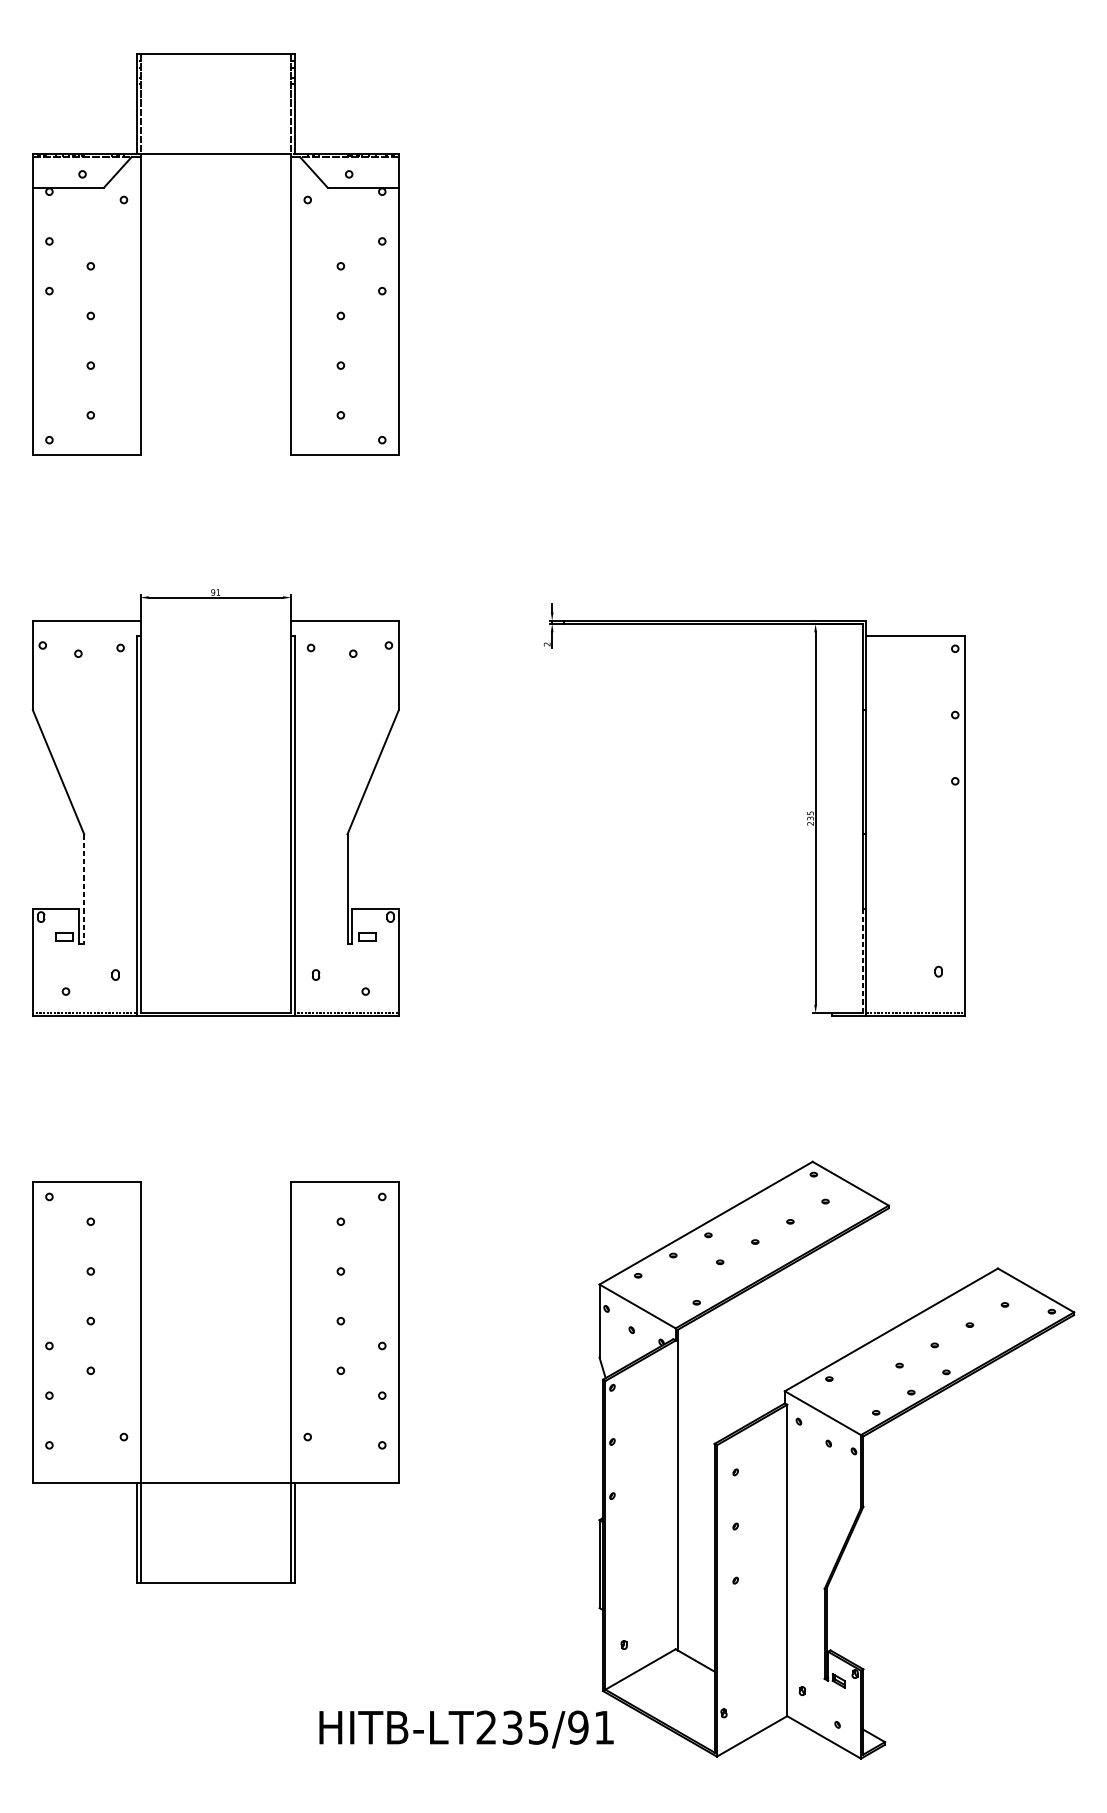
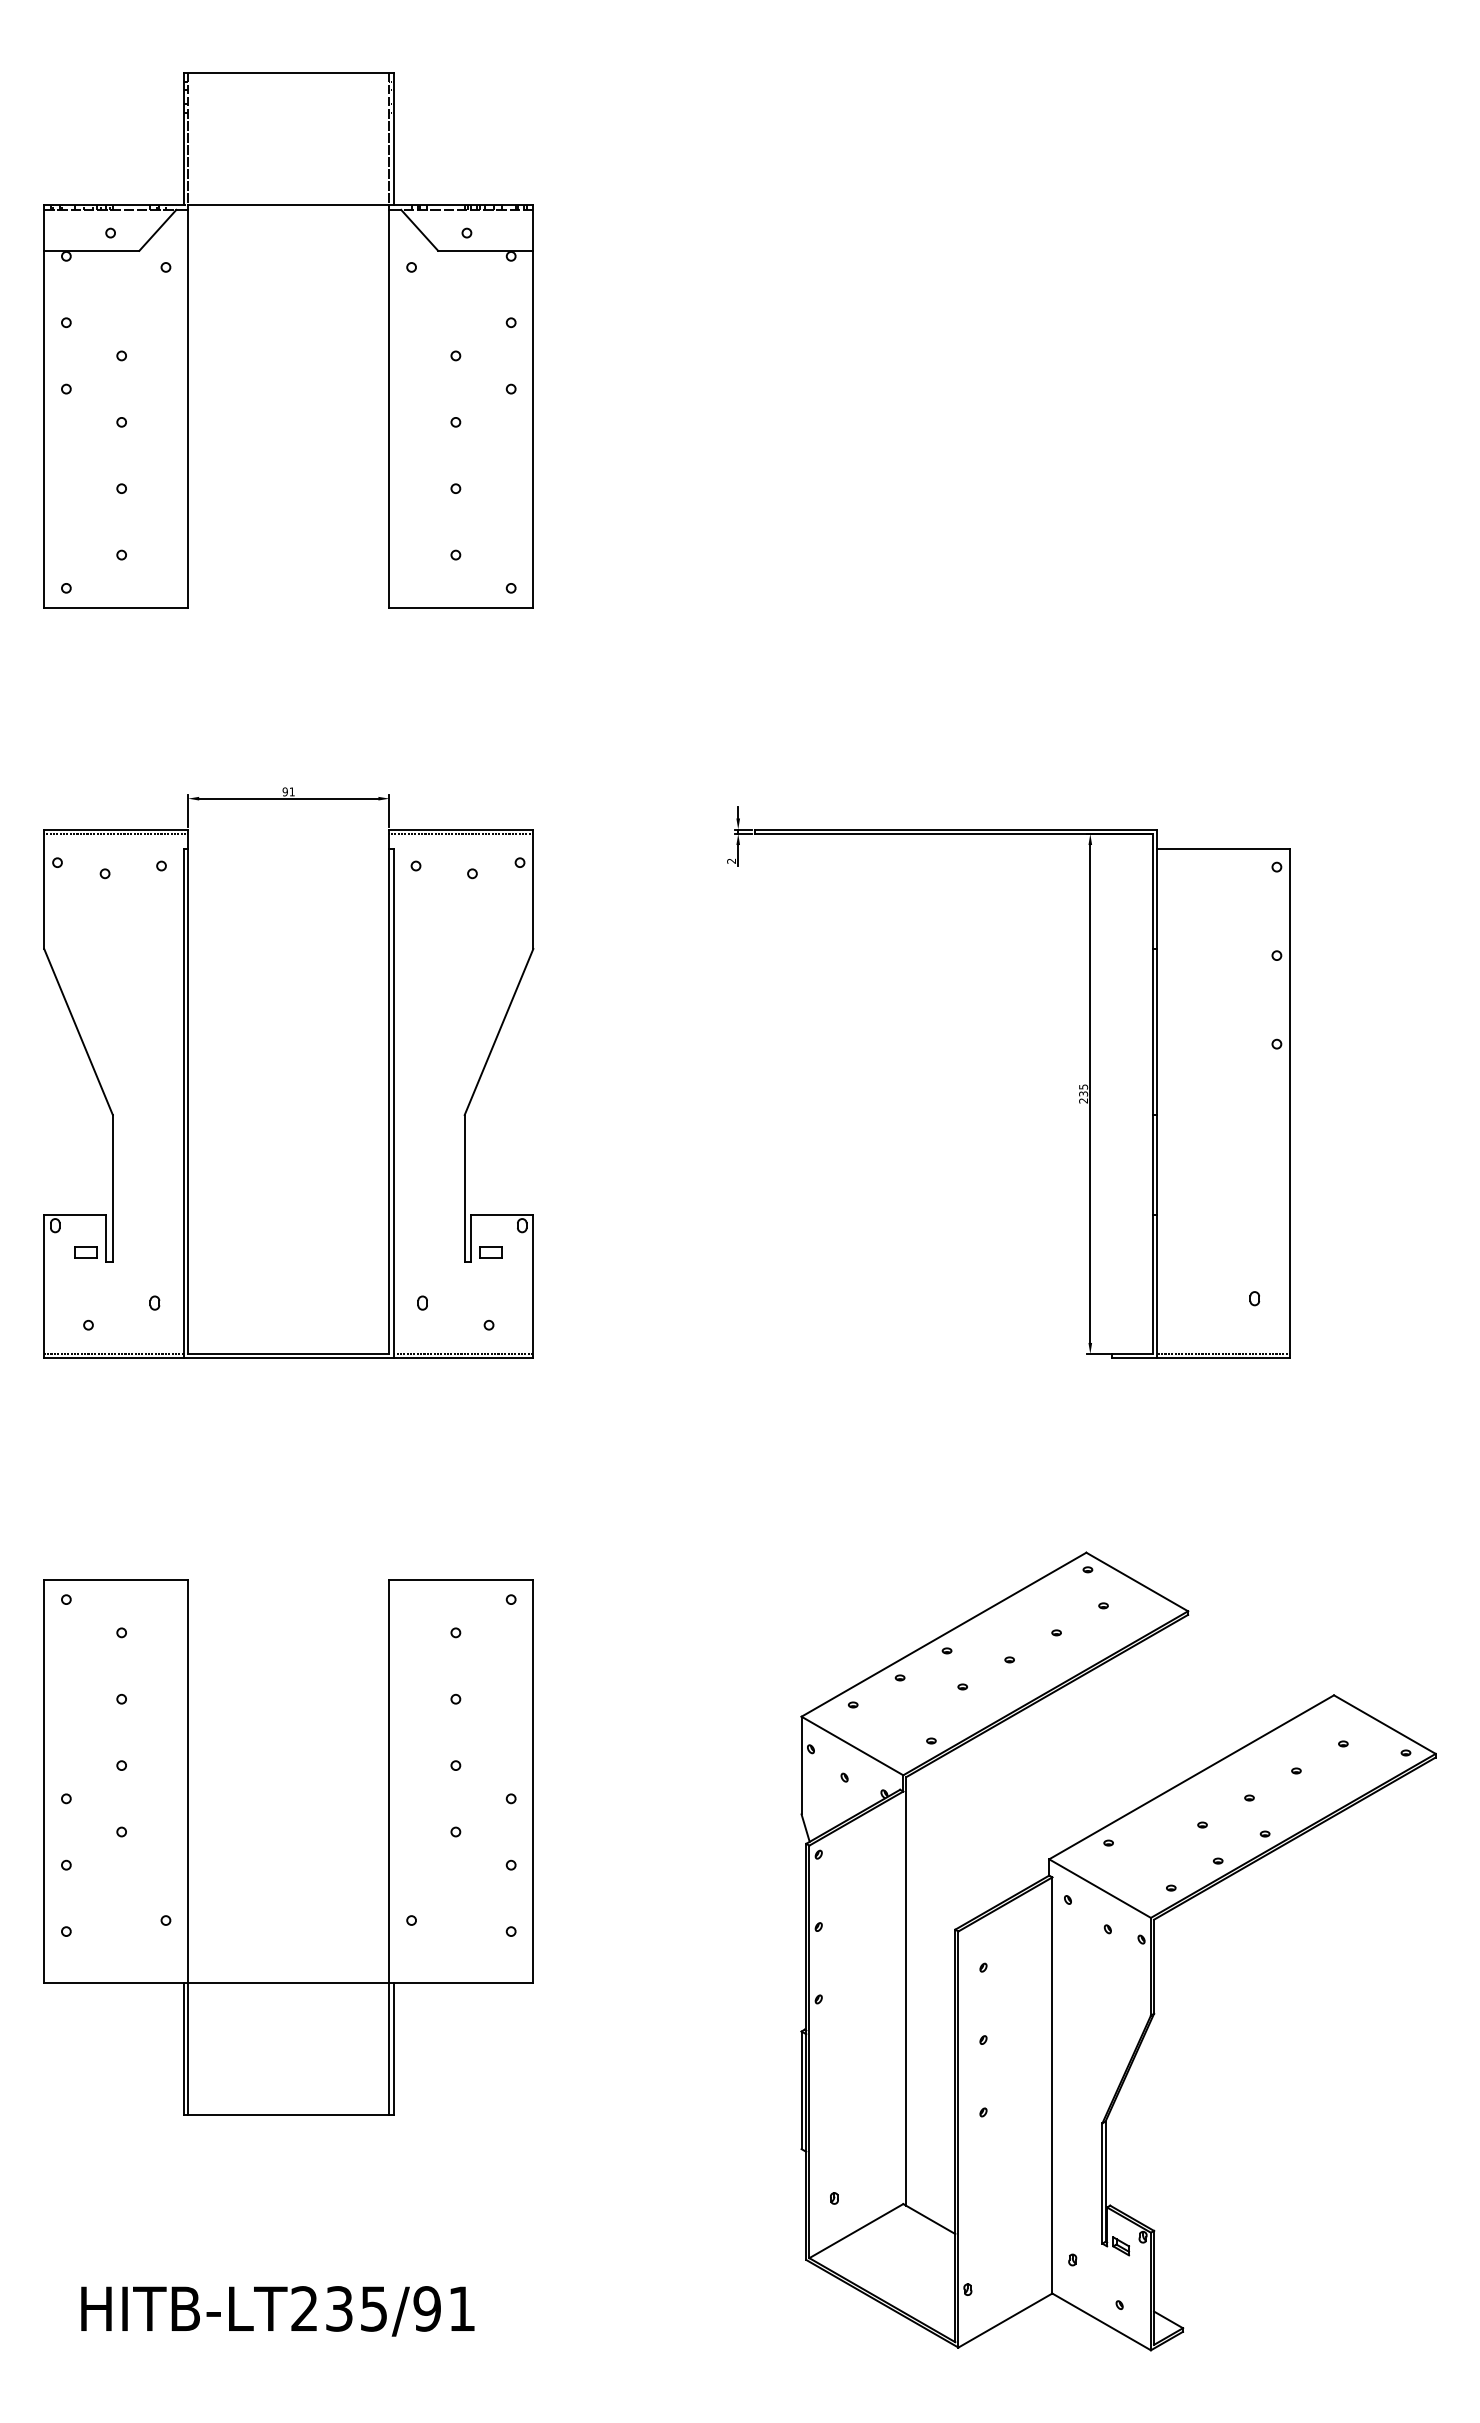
line: (86, 623) -> (116, 833), added
line: (345, 623) -> (461, 833), added
line: (83, 889) -> (112, 1188), dashed -> solid
line: (862, 961) -> (1152, 1284), dashed -> solid
text: (466, 1729) -> (277, 2311), moved

